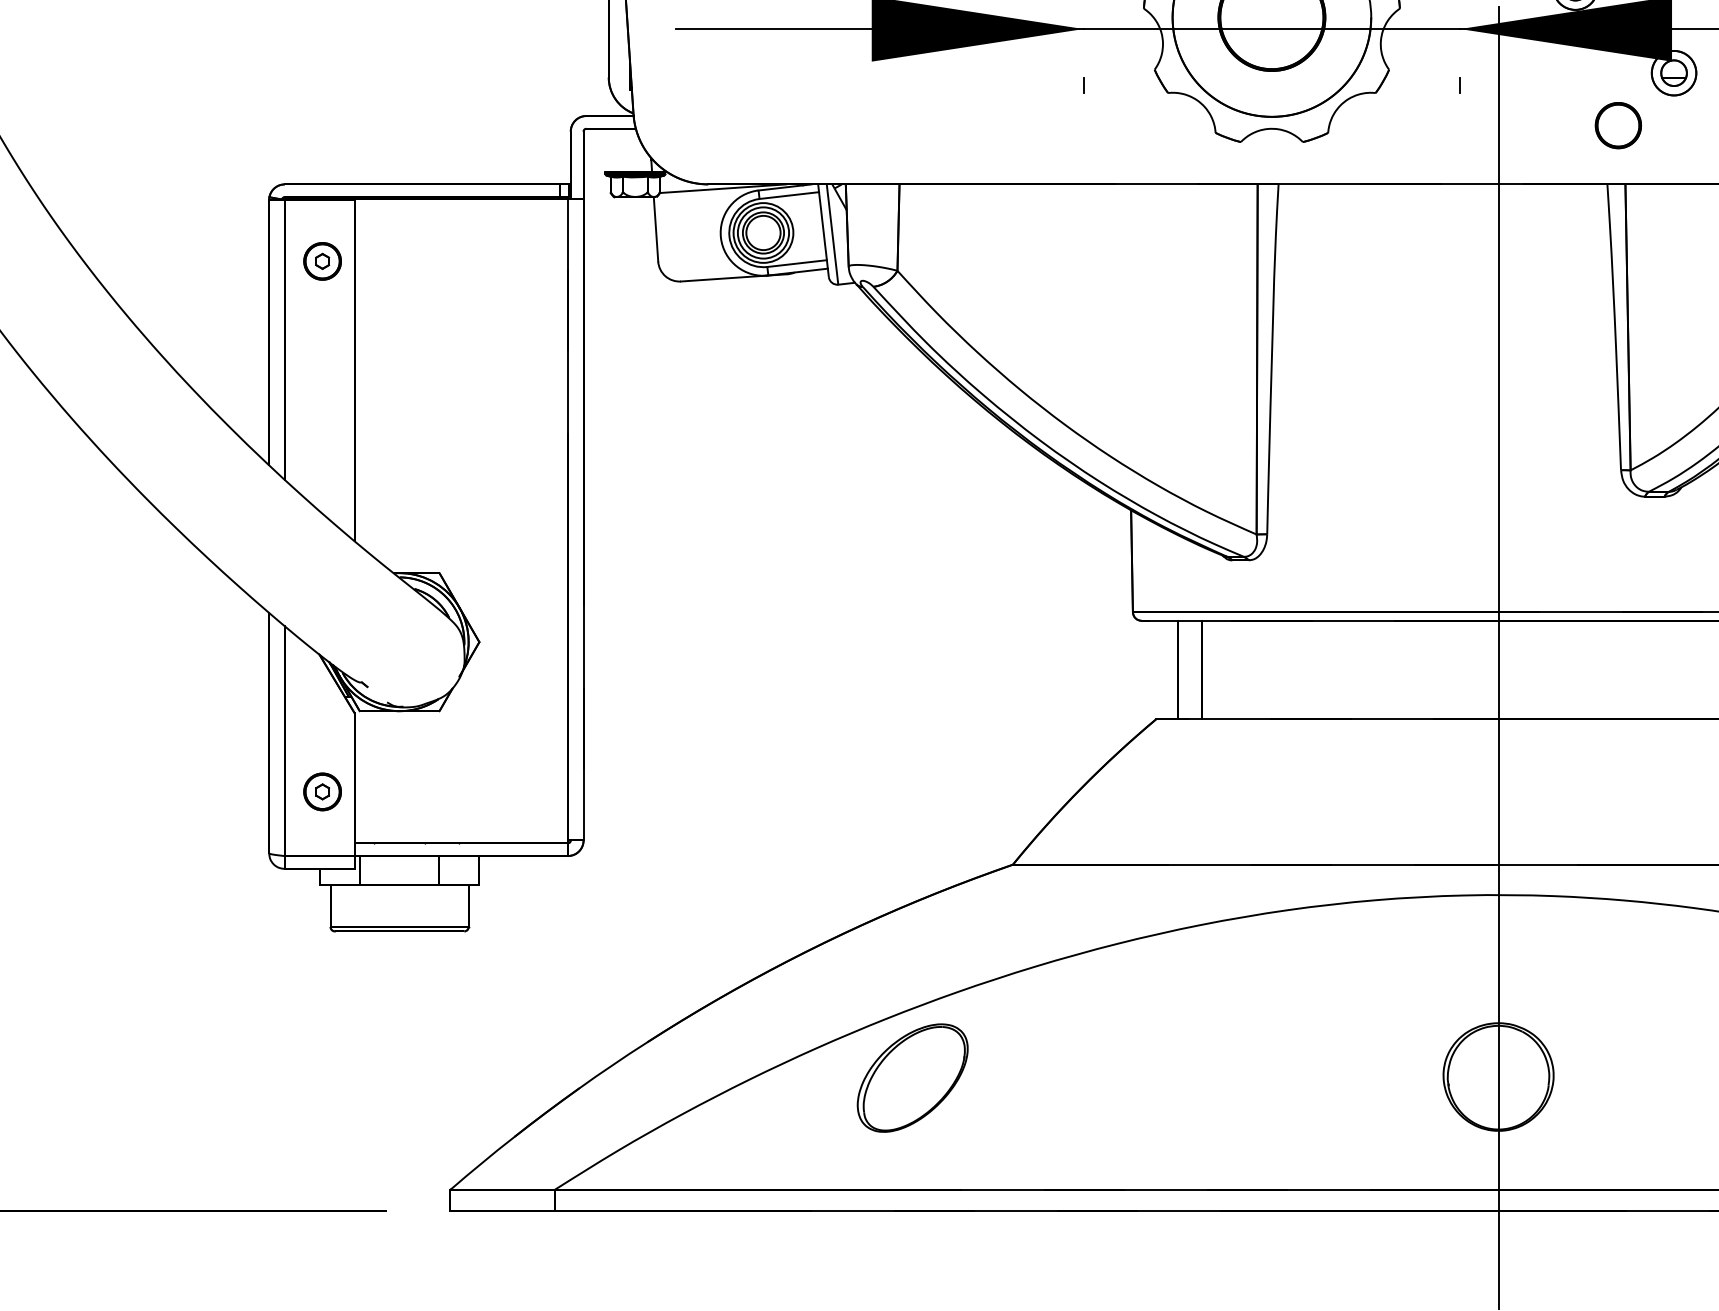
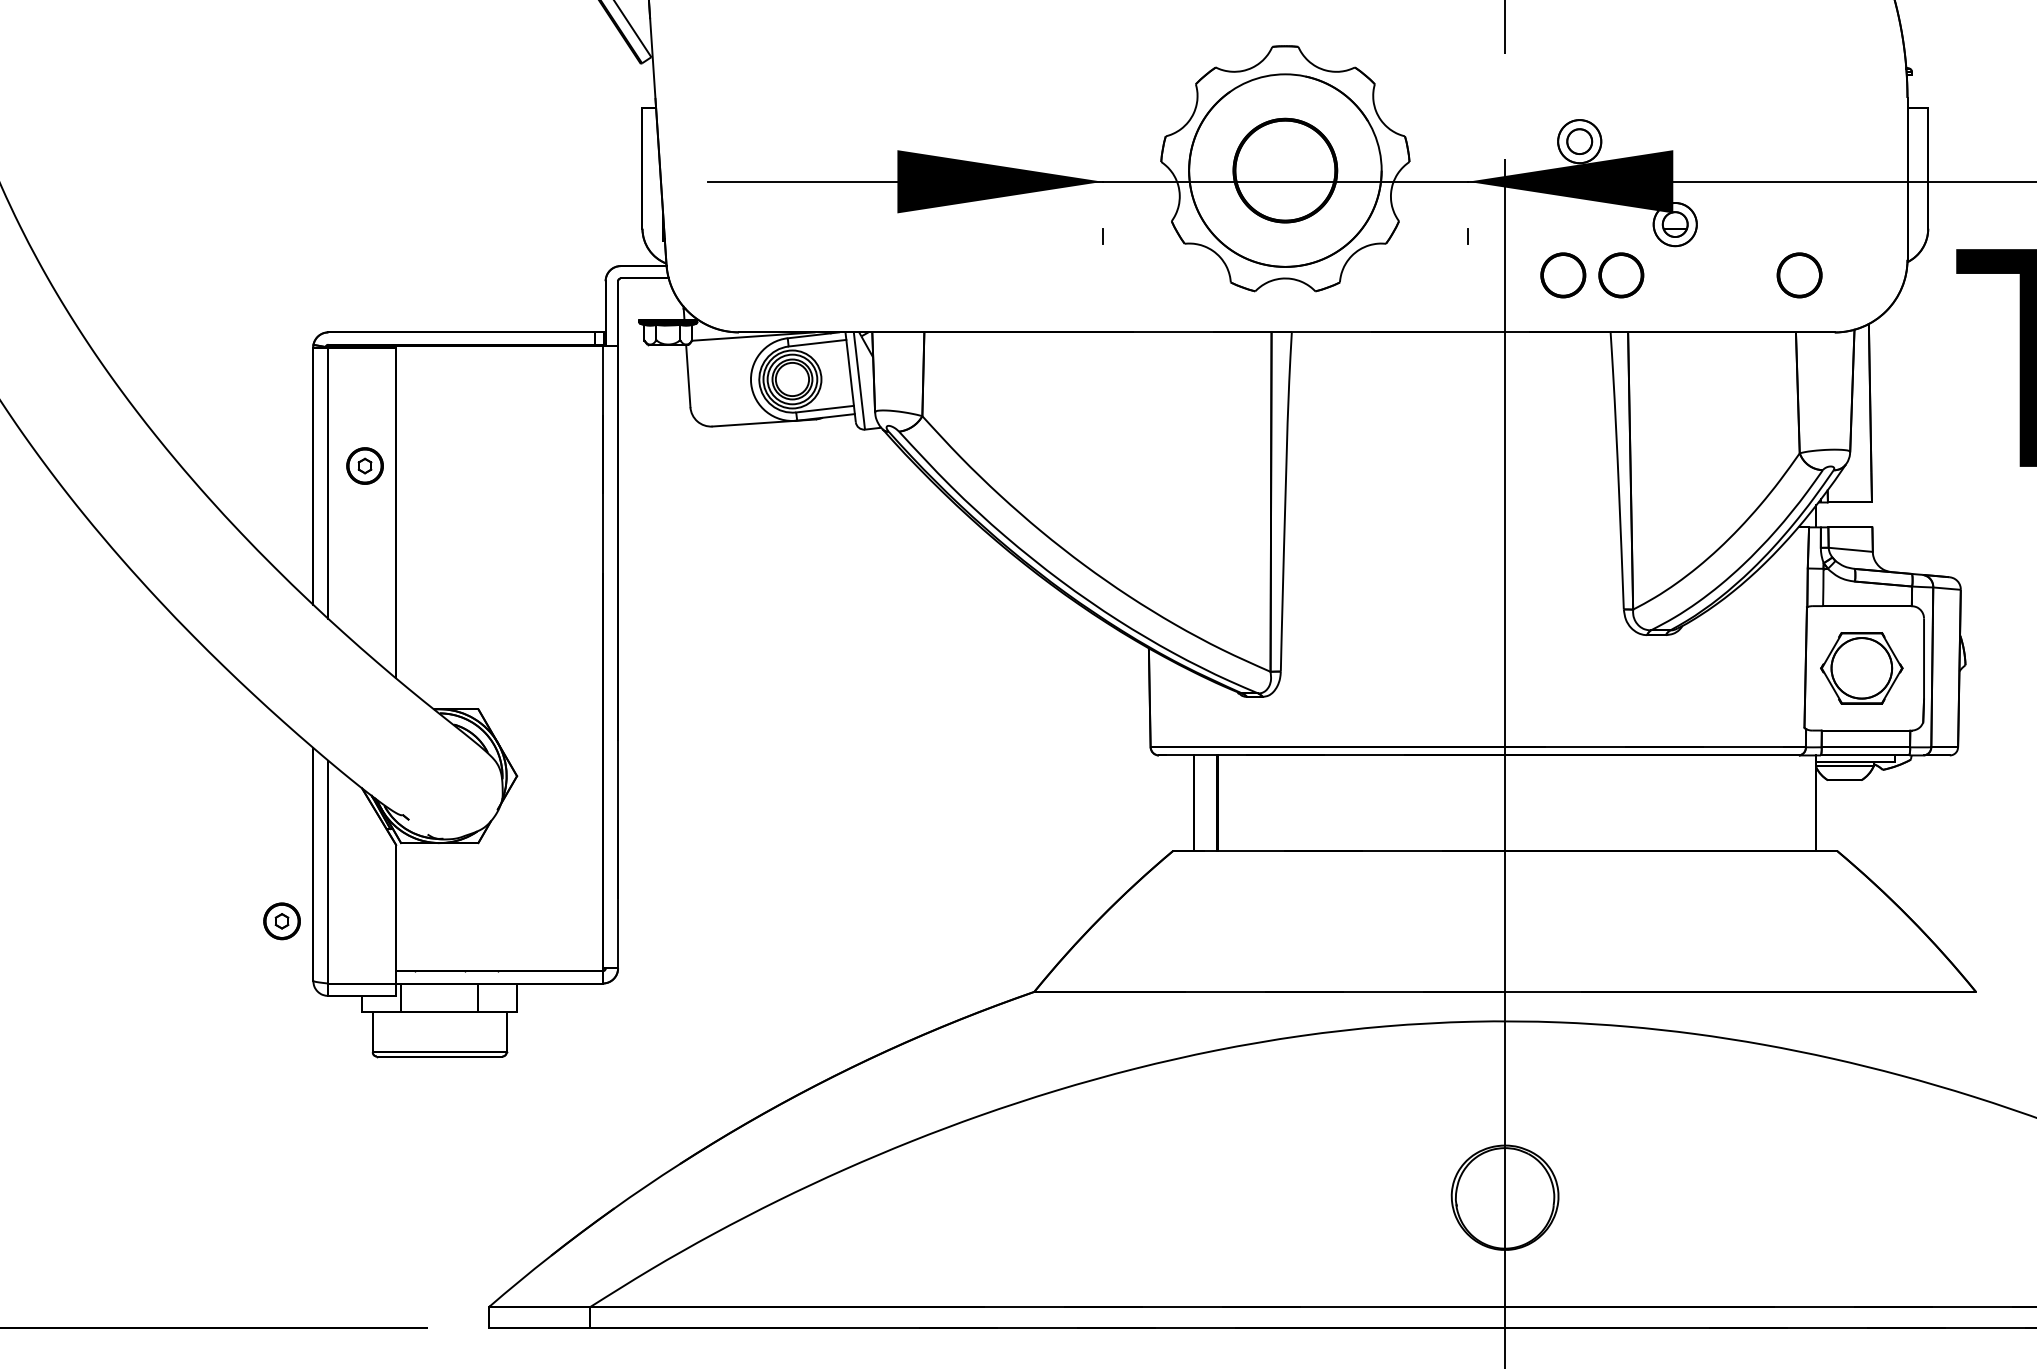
part: (1558, 125) -> (1563, 275), added
part: (322, 260) -> (364, 465), moved
part: (322, 792) -> (281, 921), moved
part: (913, 1077) -> (937, 1198), removed

